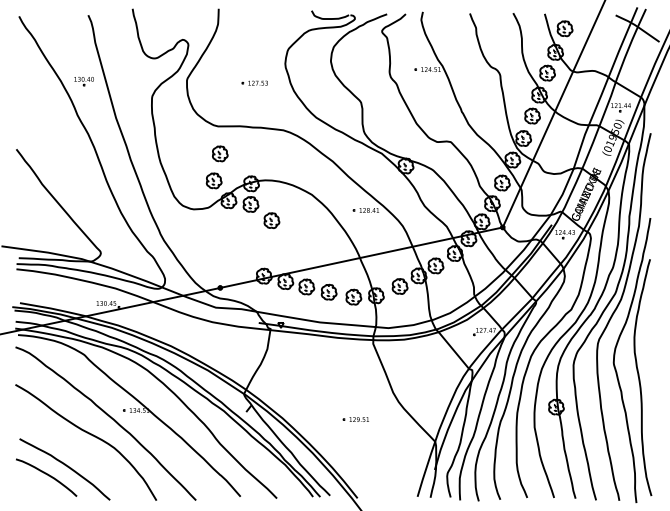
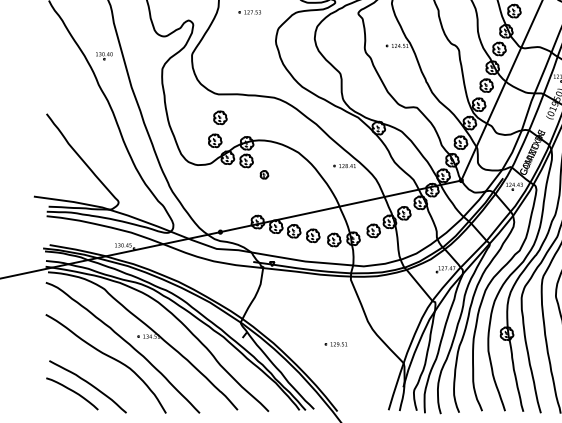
part: (254, 82) -> (249, 11), moved
part: (271, 220) -> (264, 174), size x0.6

